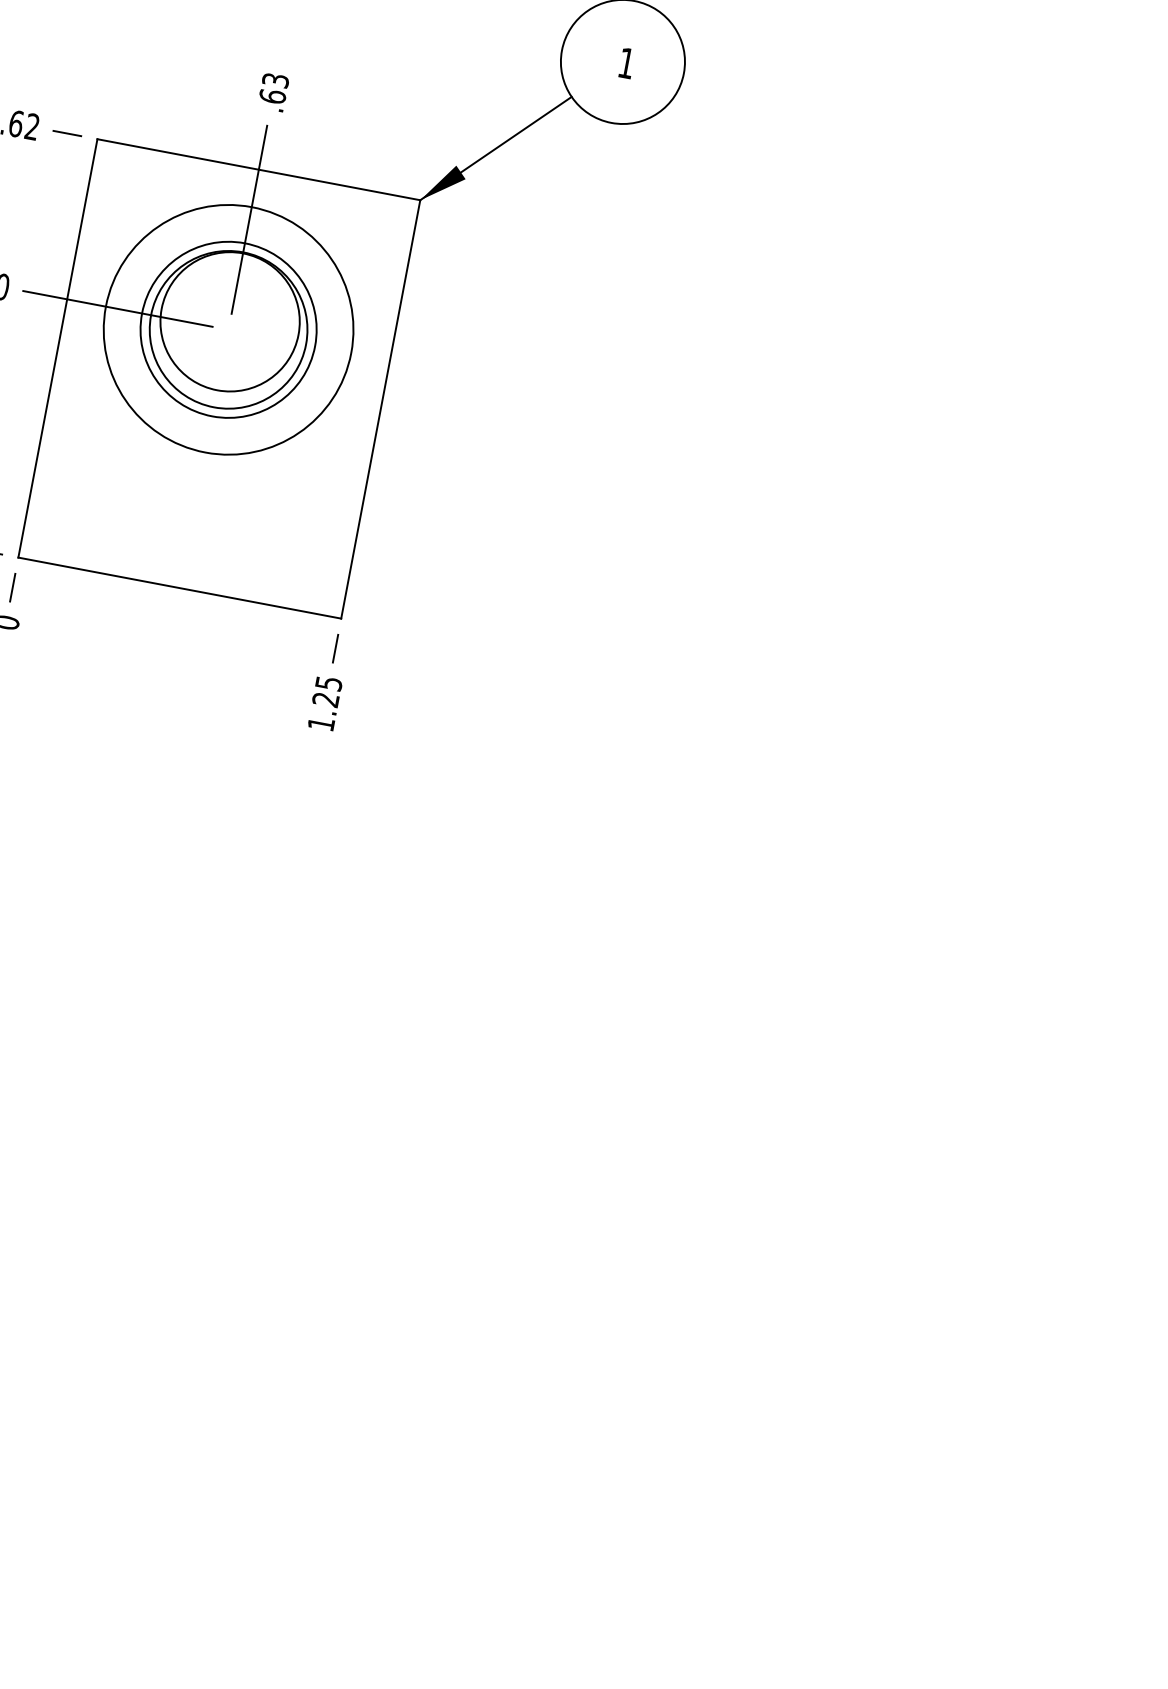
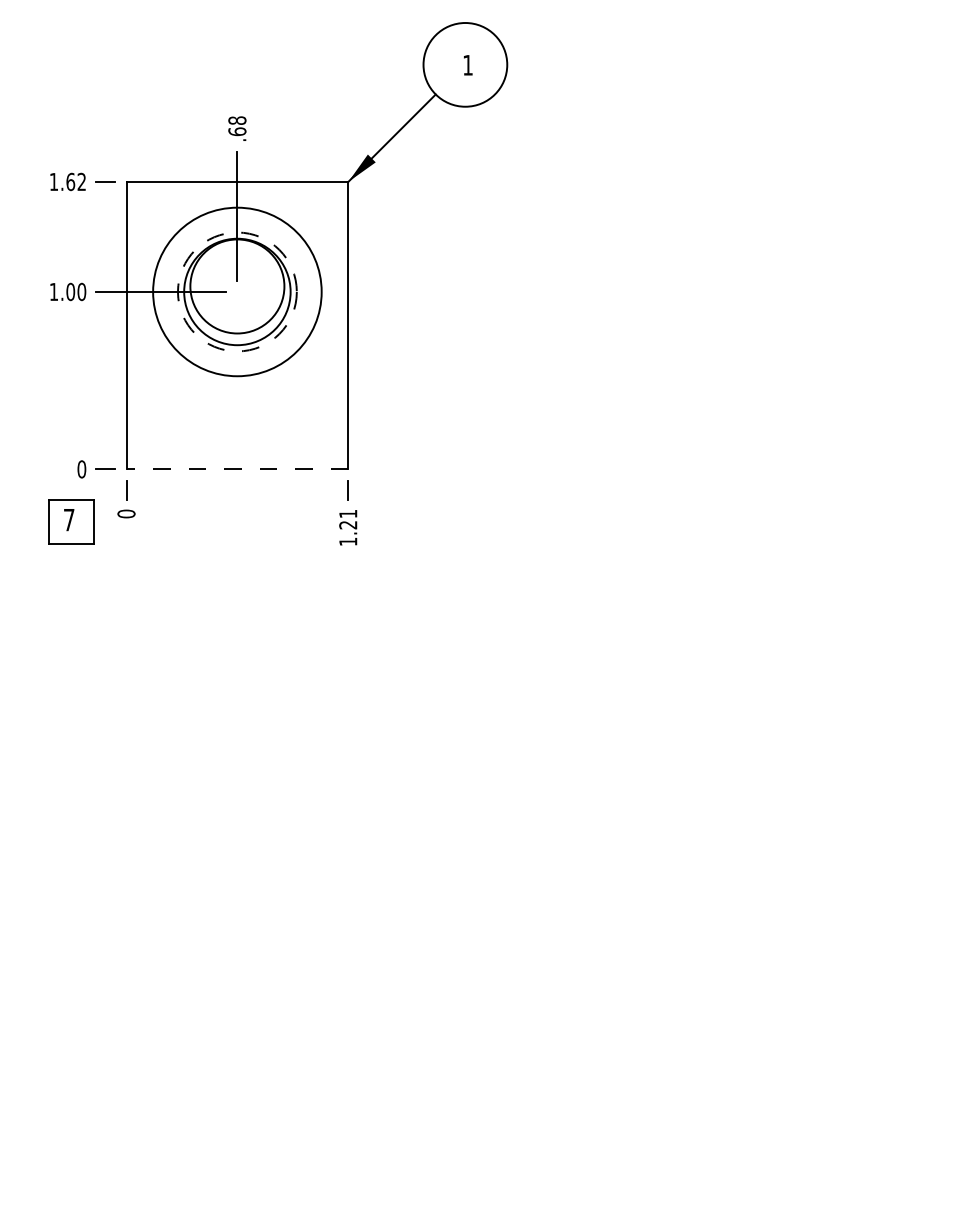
text: (275, 80) -> (237, 120), .63 -> .68
circle: (227, 328) -> (236, 291), solid -> dashed
line: (179, 588) -> (237, 469), solid -> dashed
text: (329, 684) -> (348, 514), 1.25 -> 1.21

